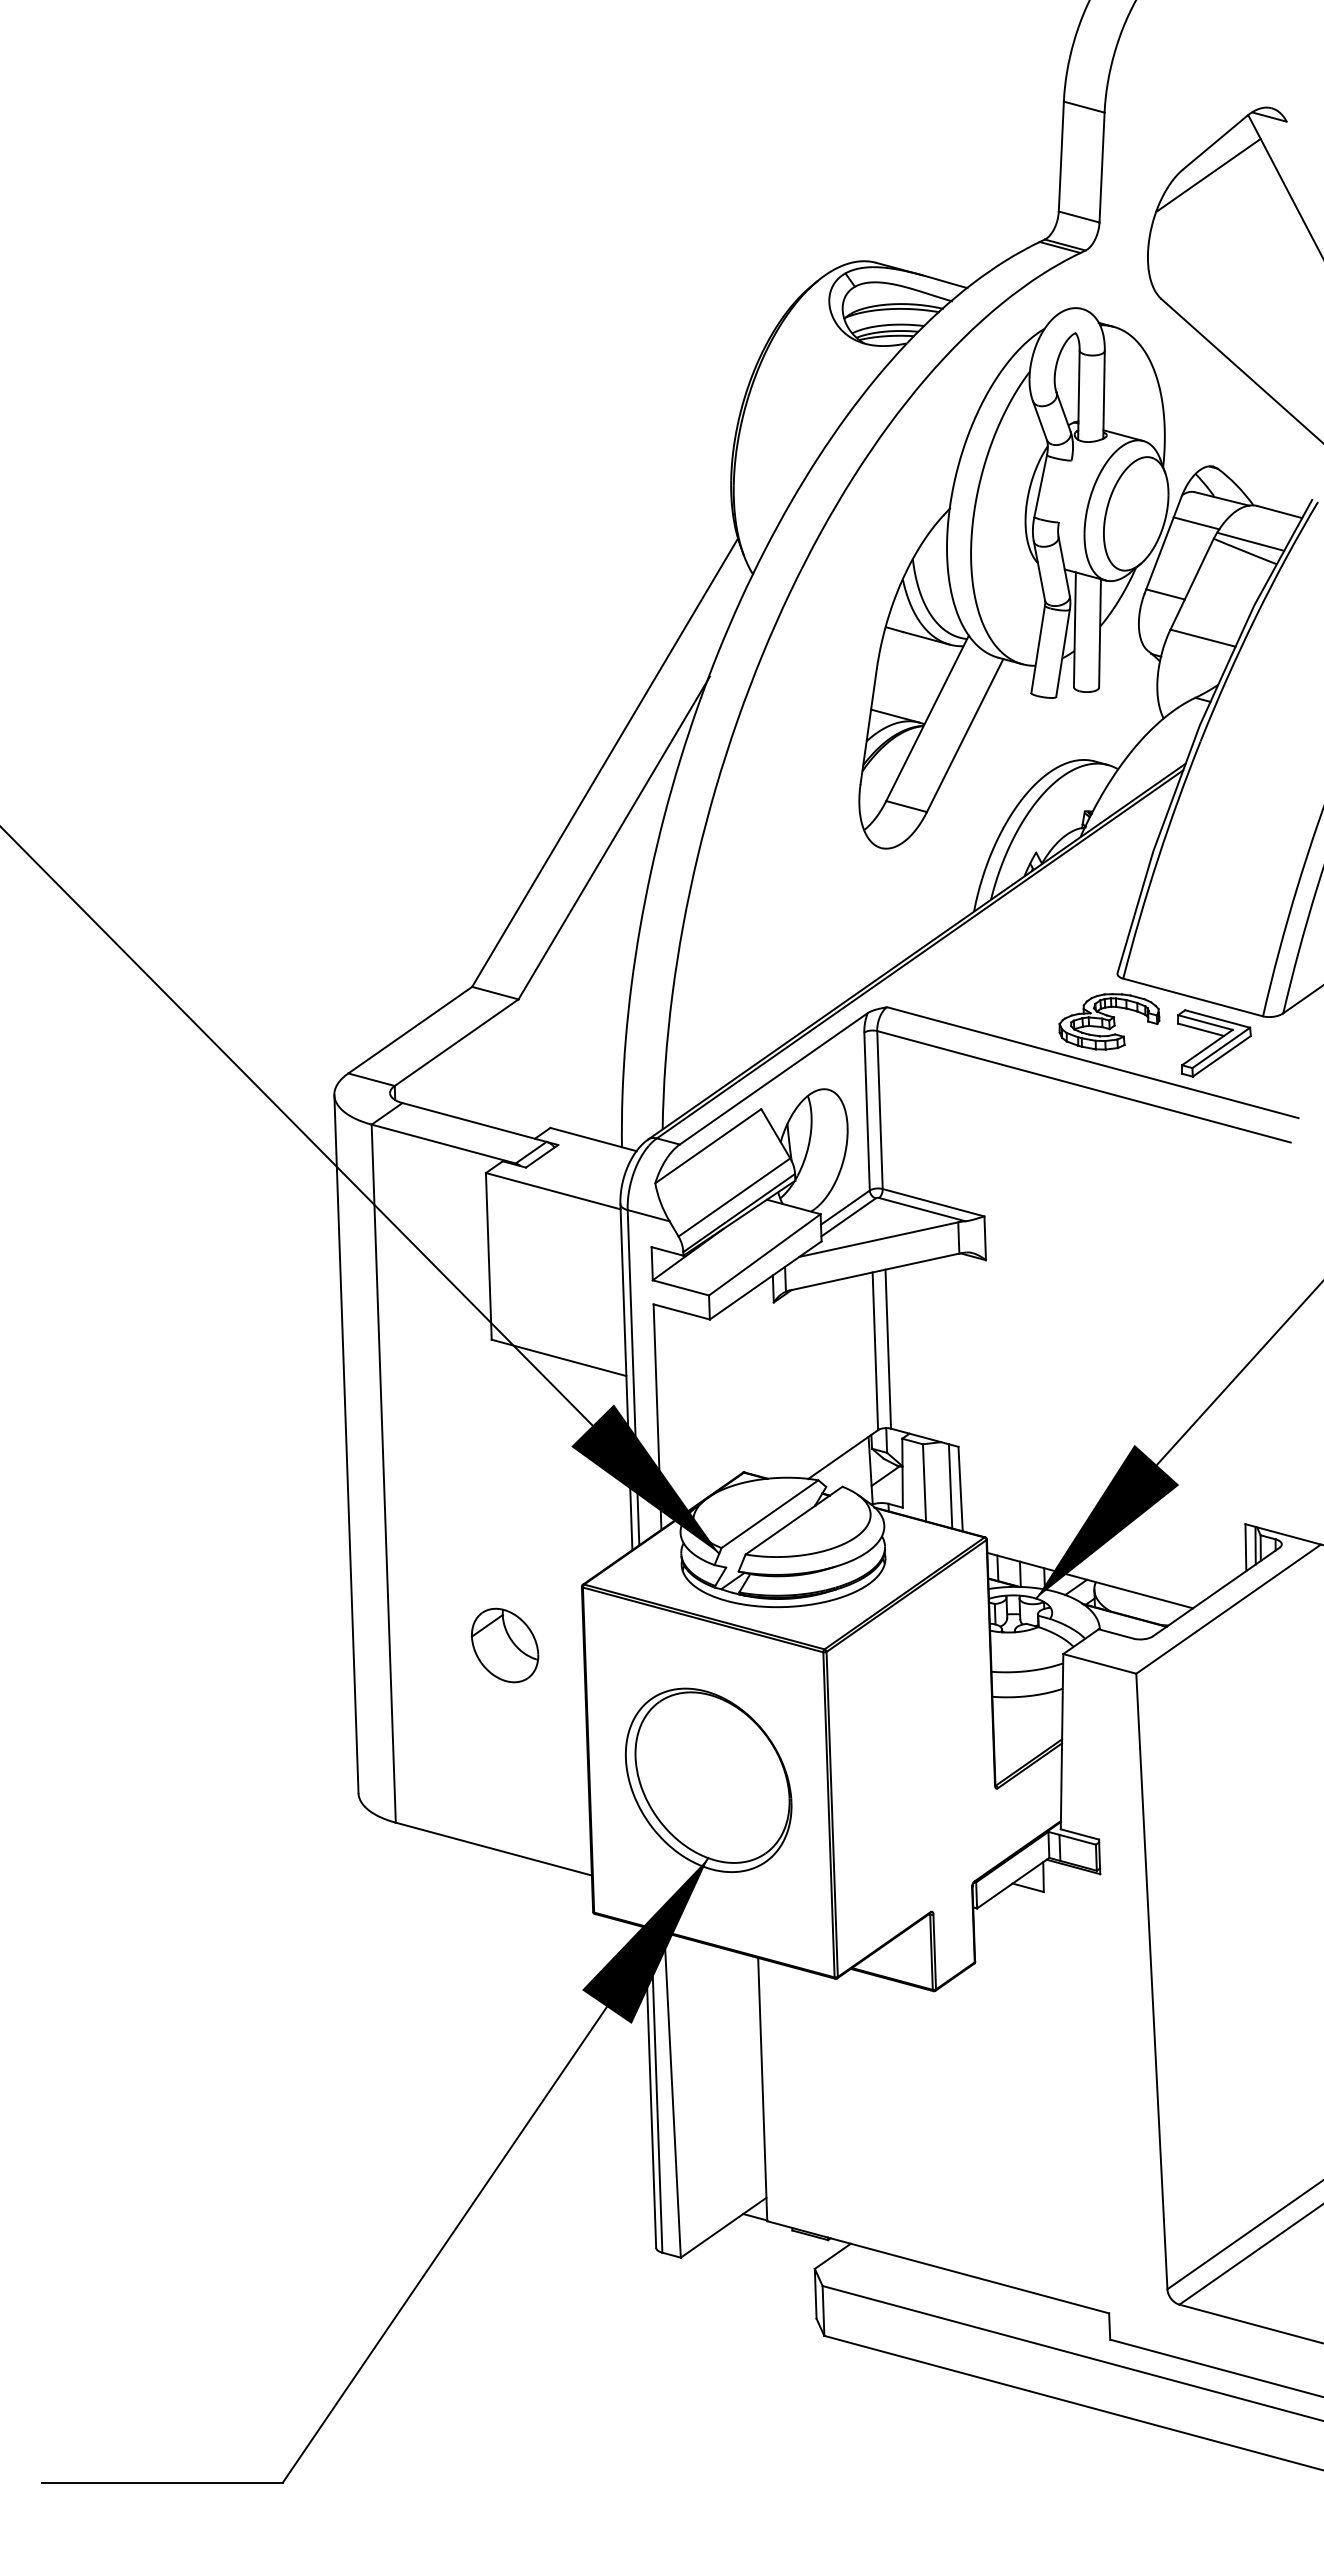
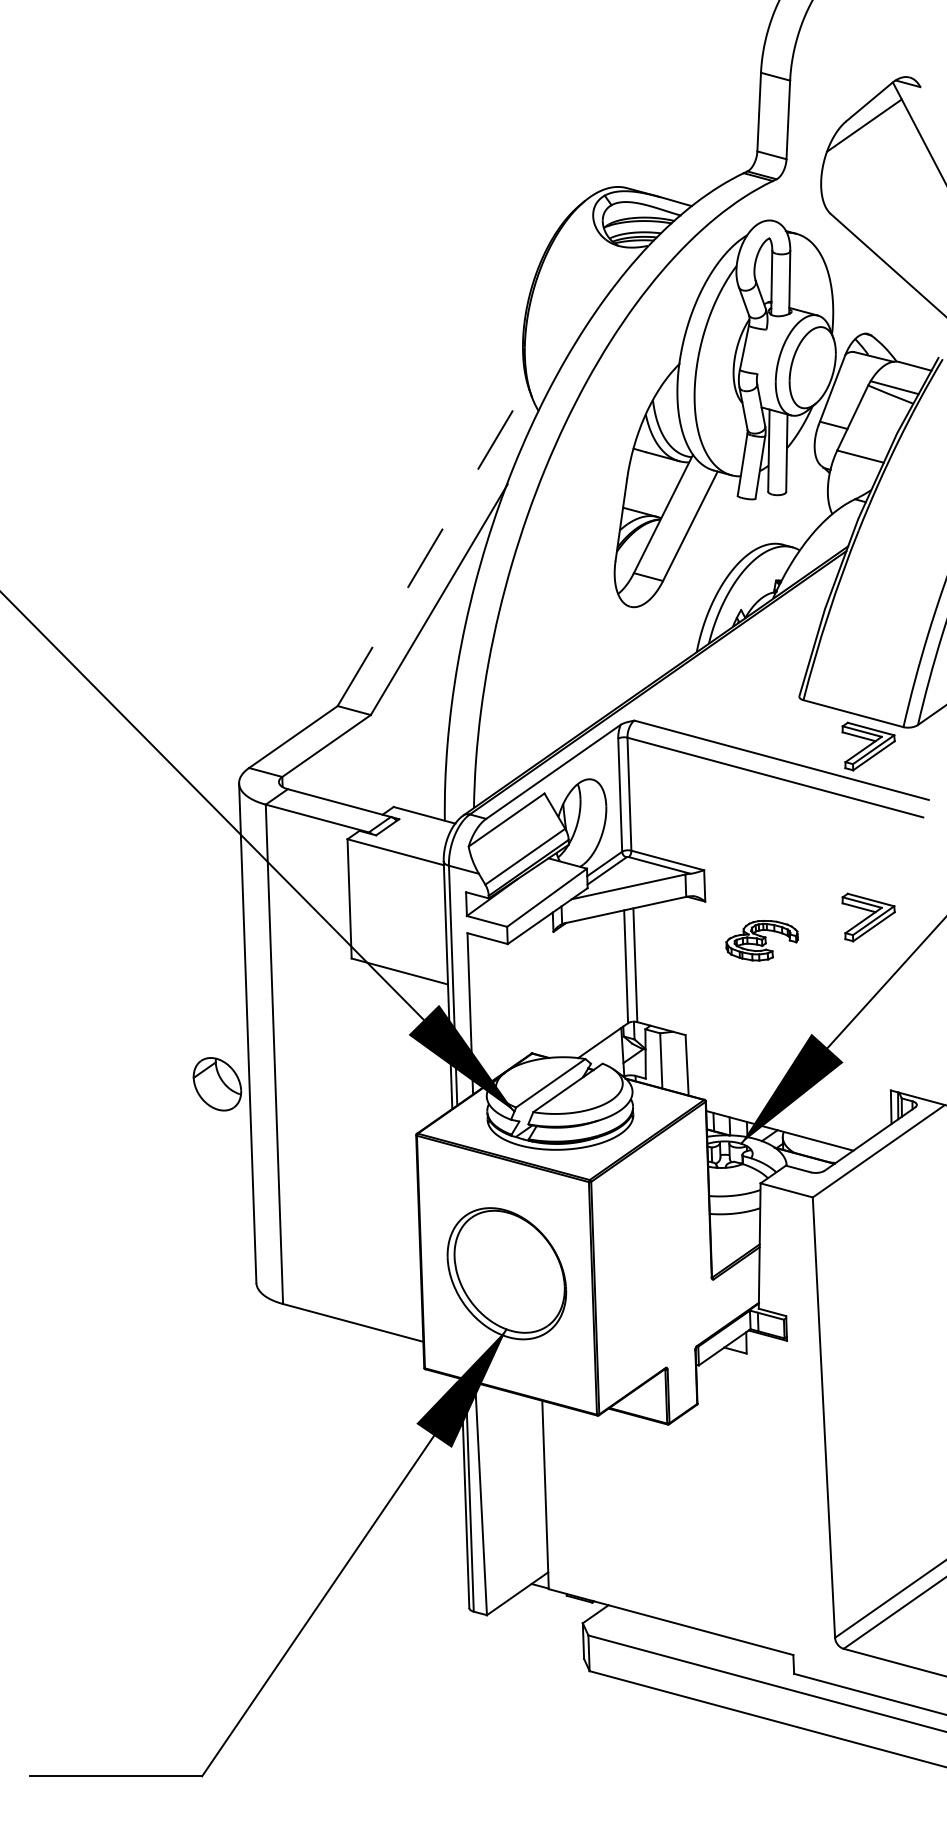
line: (1196, 523) -> (855, 374), removed
line: (605, 762) -> (433, 545), solid -> dashed
part: (1109, 1021) -> (762, 940), moved
part: (1214, 1282) -> (868, 917), added
line: (950, 1486) -> (679, 1063), removed
part: (504, 1645) -> (217, 1084), moved

